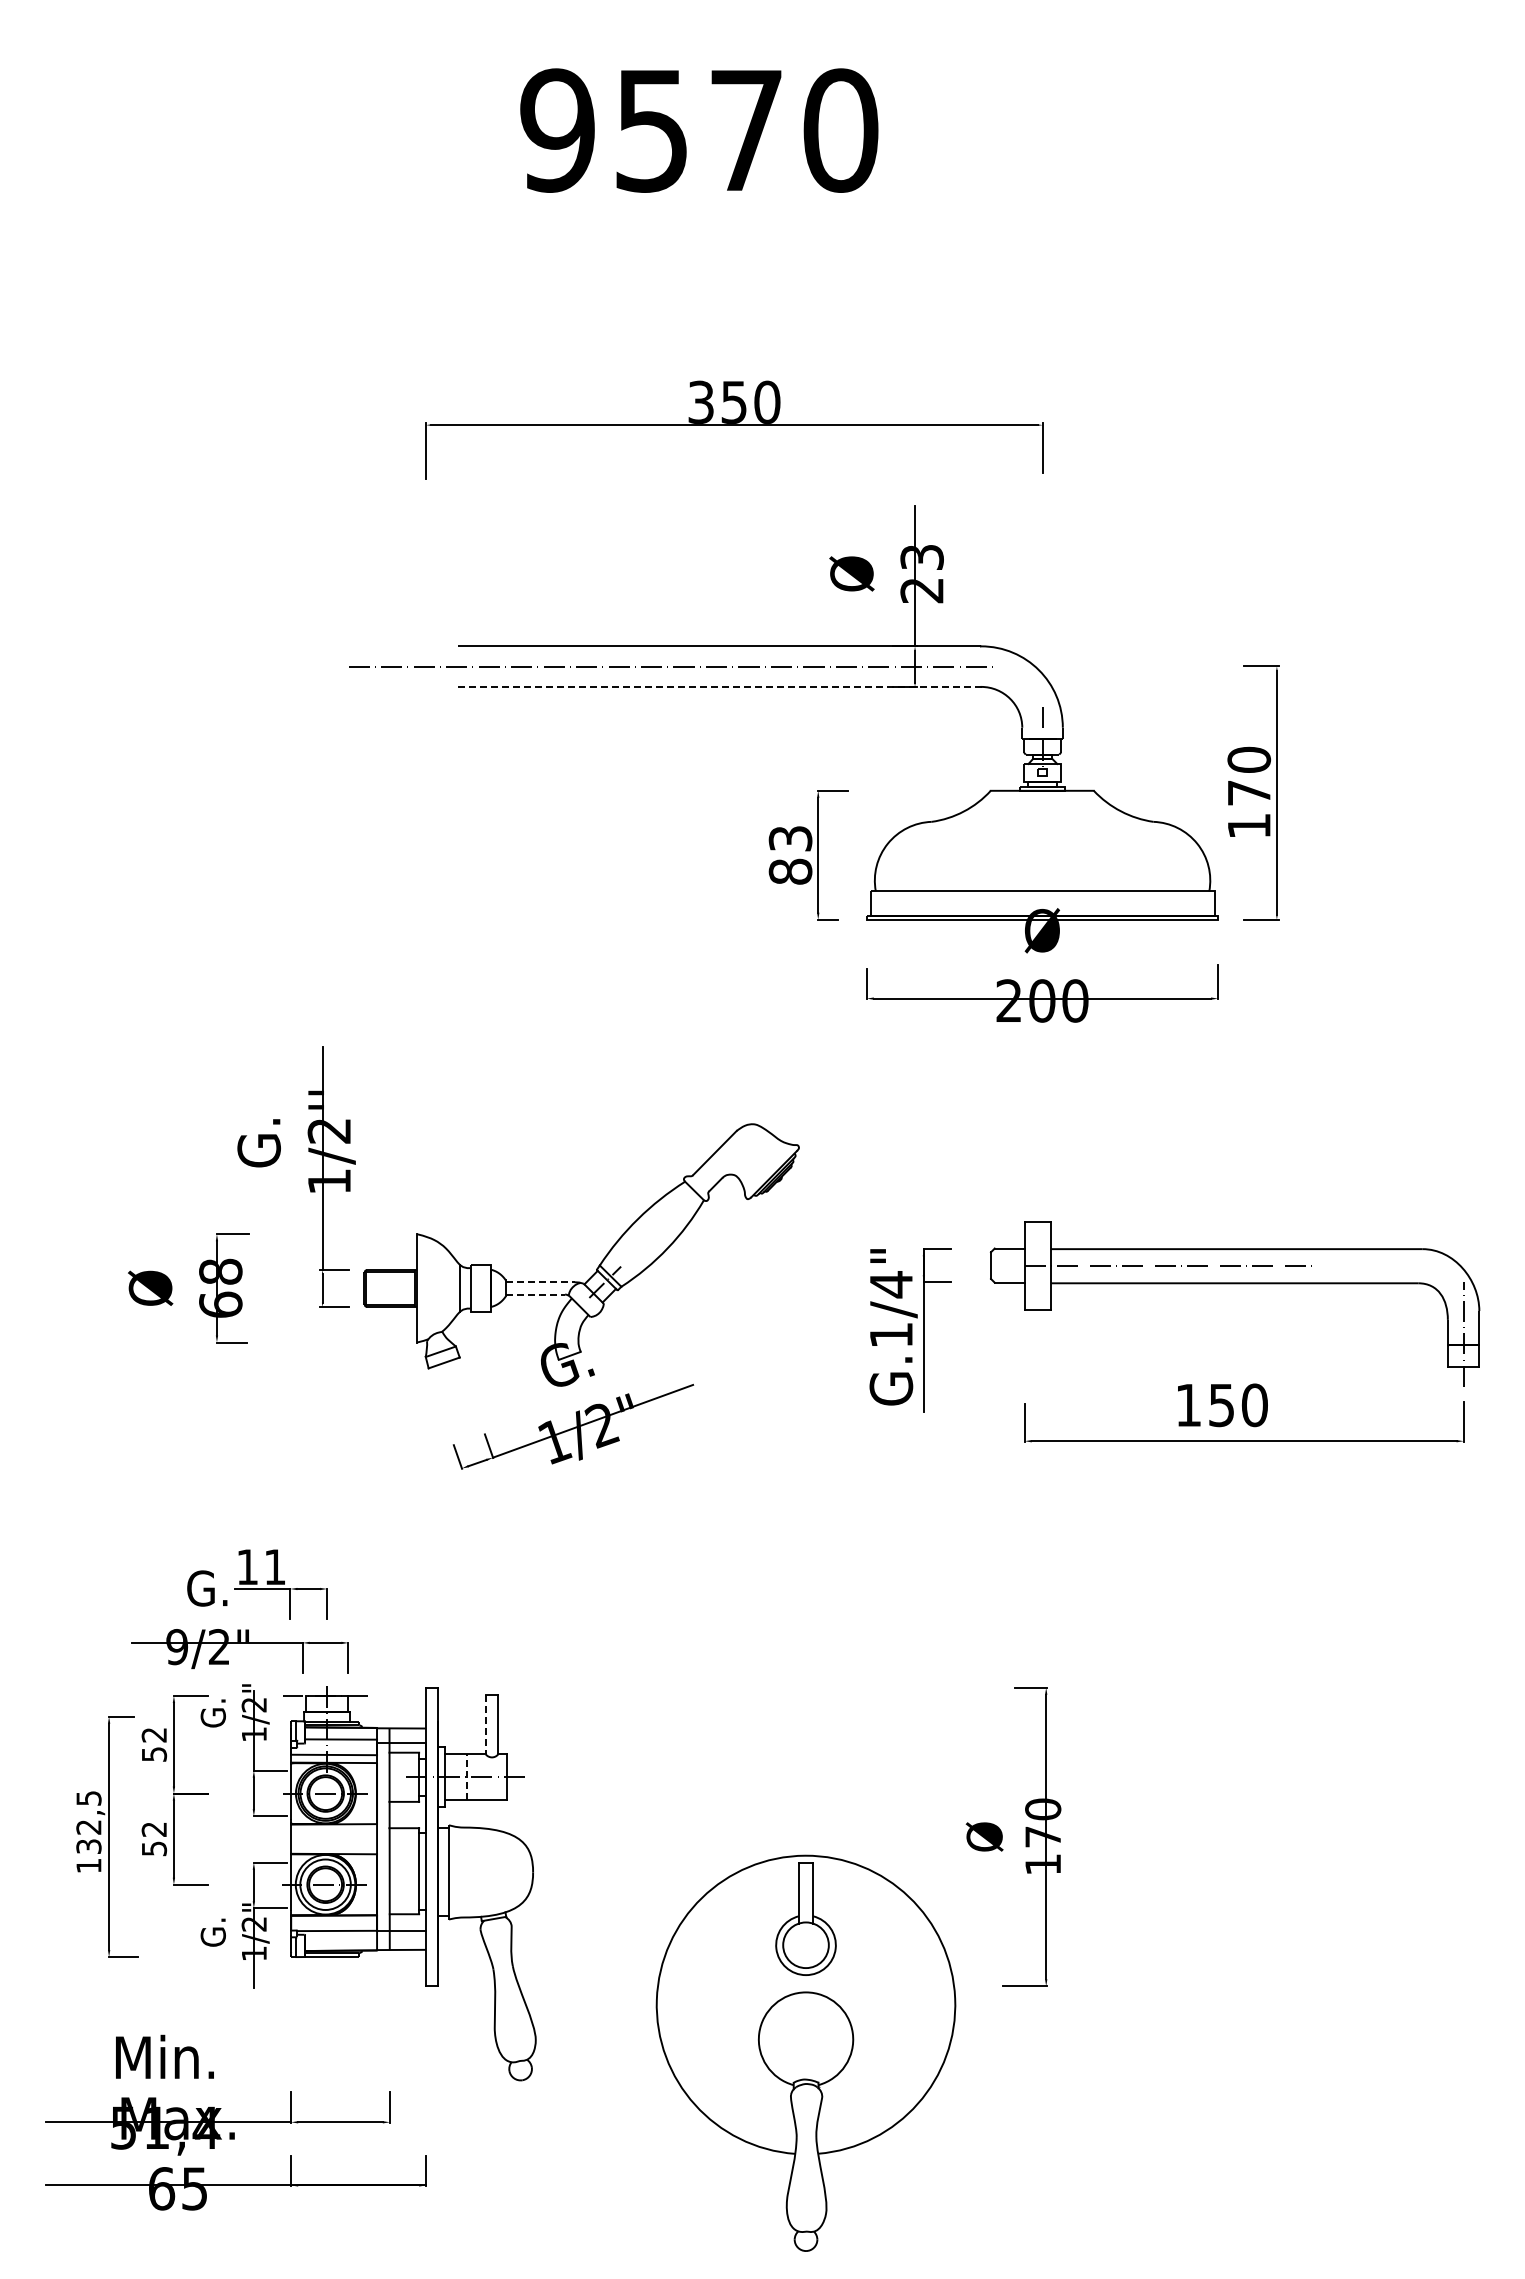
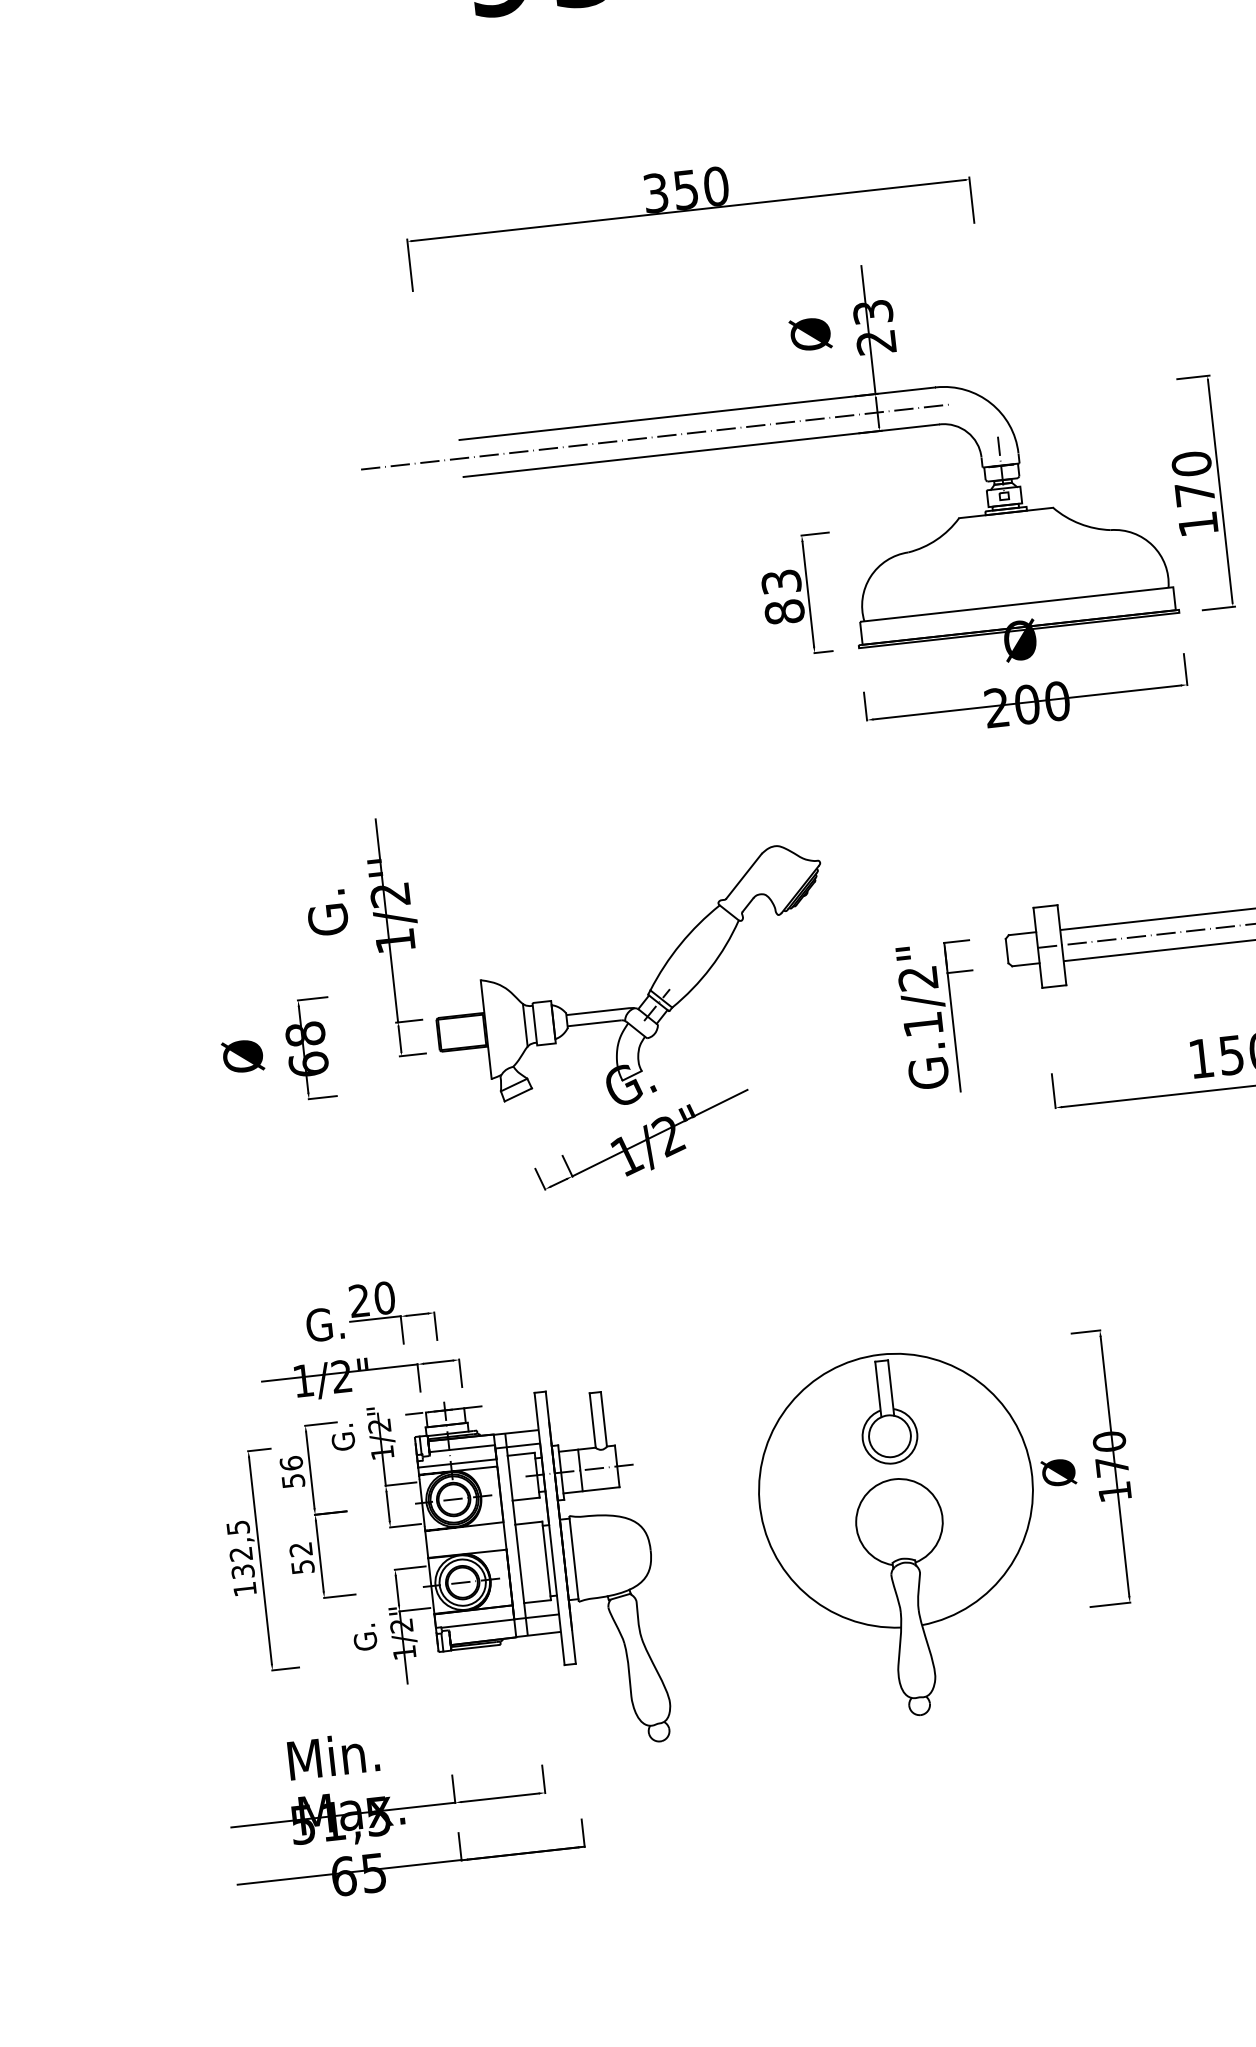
line: (719, 686) -> (701, 450), dashed -> solid
line: (540, 1282) -> (598, 1011), dashed -> solid
text: (890, 1284) -> (917, 978), G.1/4" -> G.1/2"
line: (535, 1294) -> (594, 1023), dashed -> solid
text: (261, 1567) -> (372, 1299), 11 -> 20
text: (176, 1647) -> (302, 1381), 9/2" -> 1/2"
line: (485, 1724) -> (592, 1420), dashed -> solid
text: (154, 1734) -> (291, 1462), 52 -> 56
line: (466, 1777) -> (580, 1470), dashed -> solid
part: (805, 2052) -> (900, 1534), moved
text: (206, 2127) -> (378, 1816), 51,4 -> 51,5

